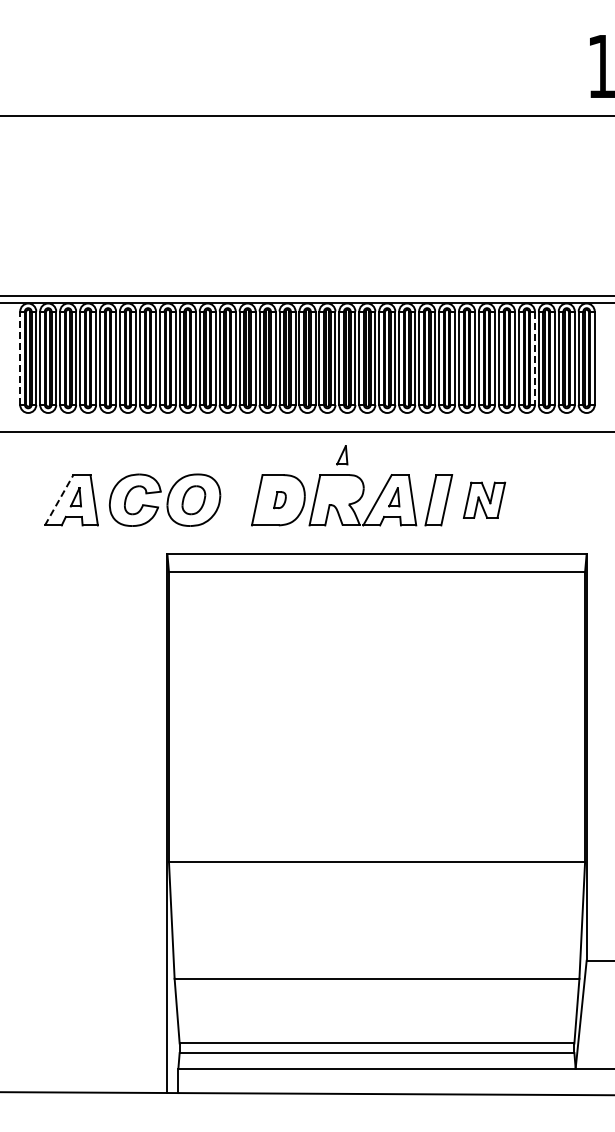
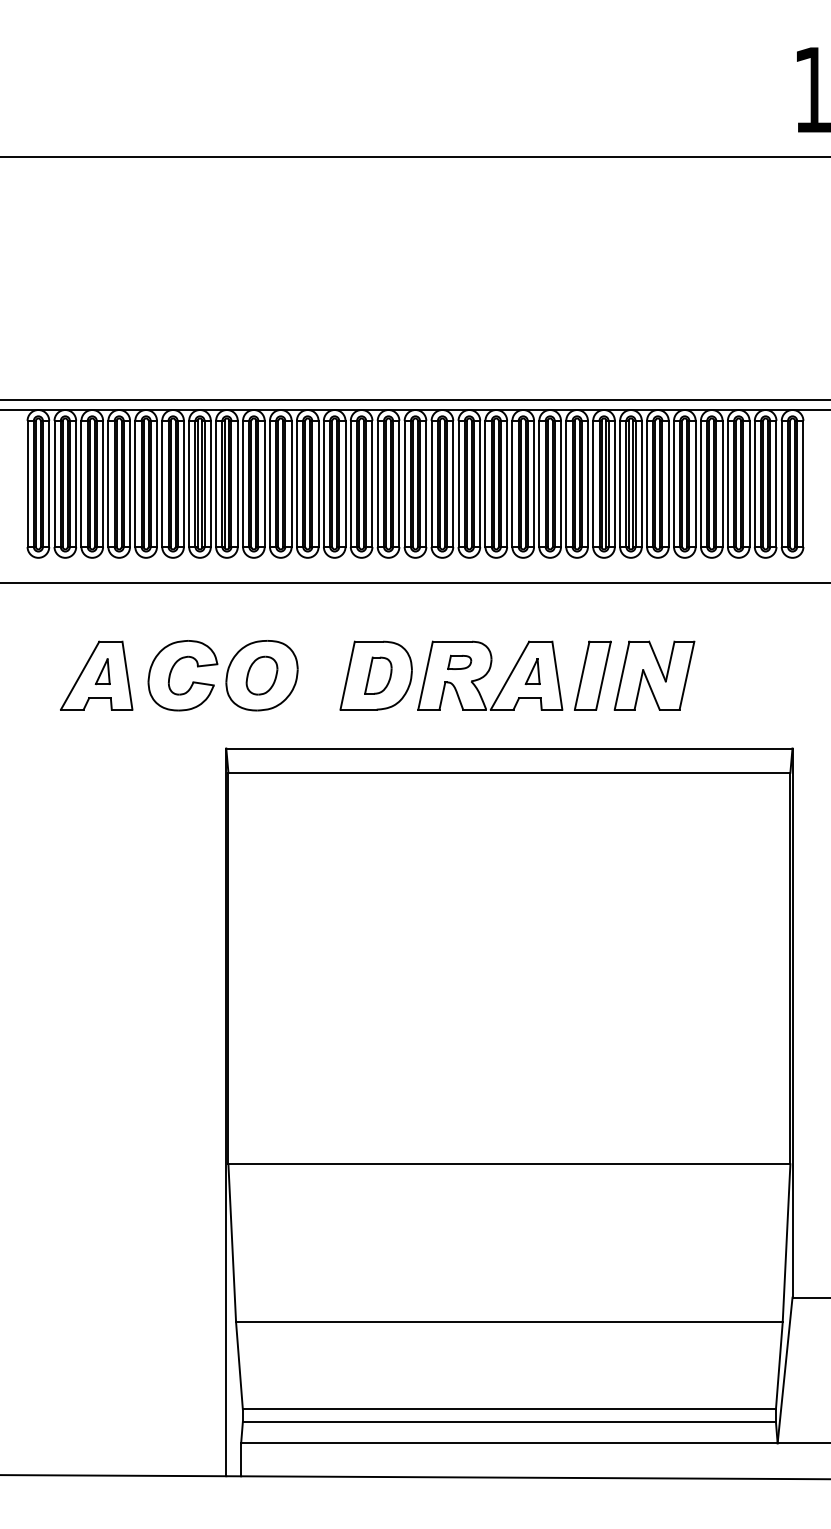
line: (20, 358) -> (27, 484), dashed -> solid
line: (534, 358) -> (722, 484), dashed -> solid
part: (342, 455) -> (462, 615), removed
part: (339, 490) -> (458, 662), added
part: (279, 499) -> (377, 674), size x1.67
line: (59, 500) -> (80, 676), dashed -> solid
part: (484, 500) -> (654, 676), size x1.43

